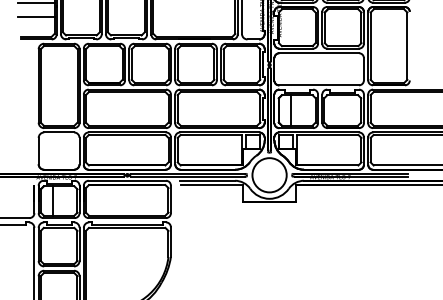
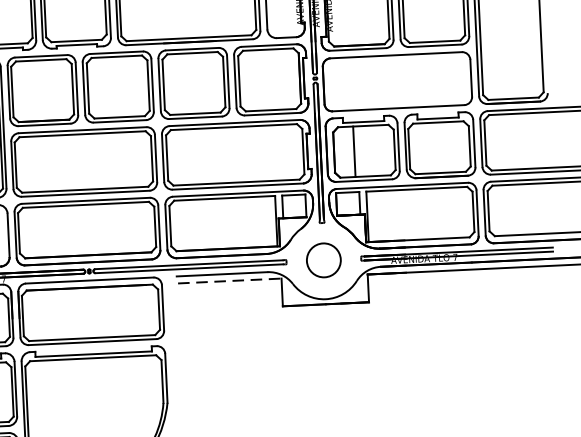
circle: (269, 175) -> (323, 260), size x0.6
line: (212, 185) -> (230, 281), solid -> dashed

